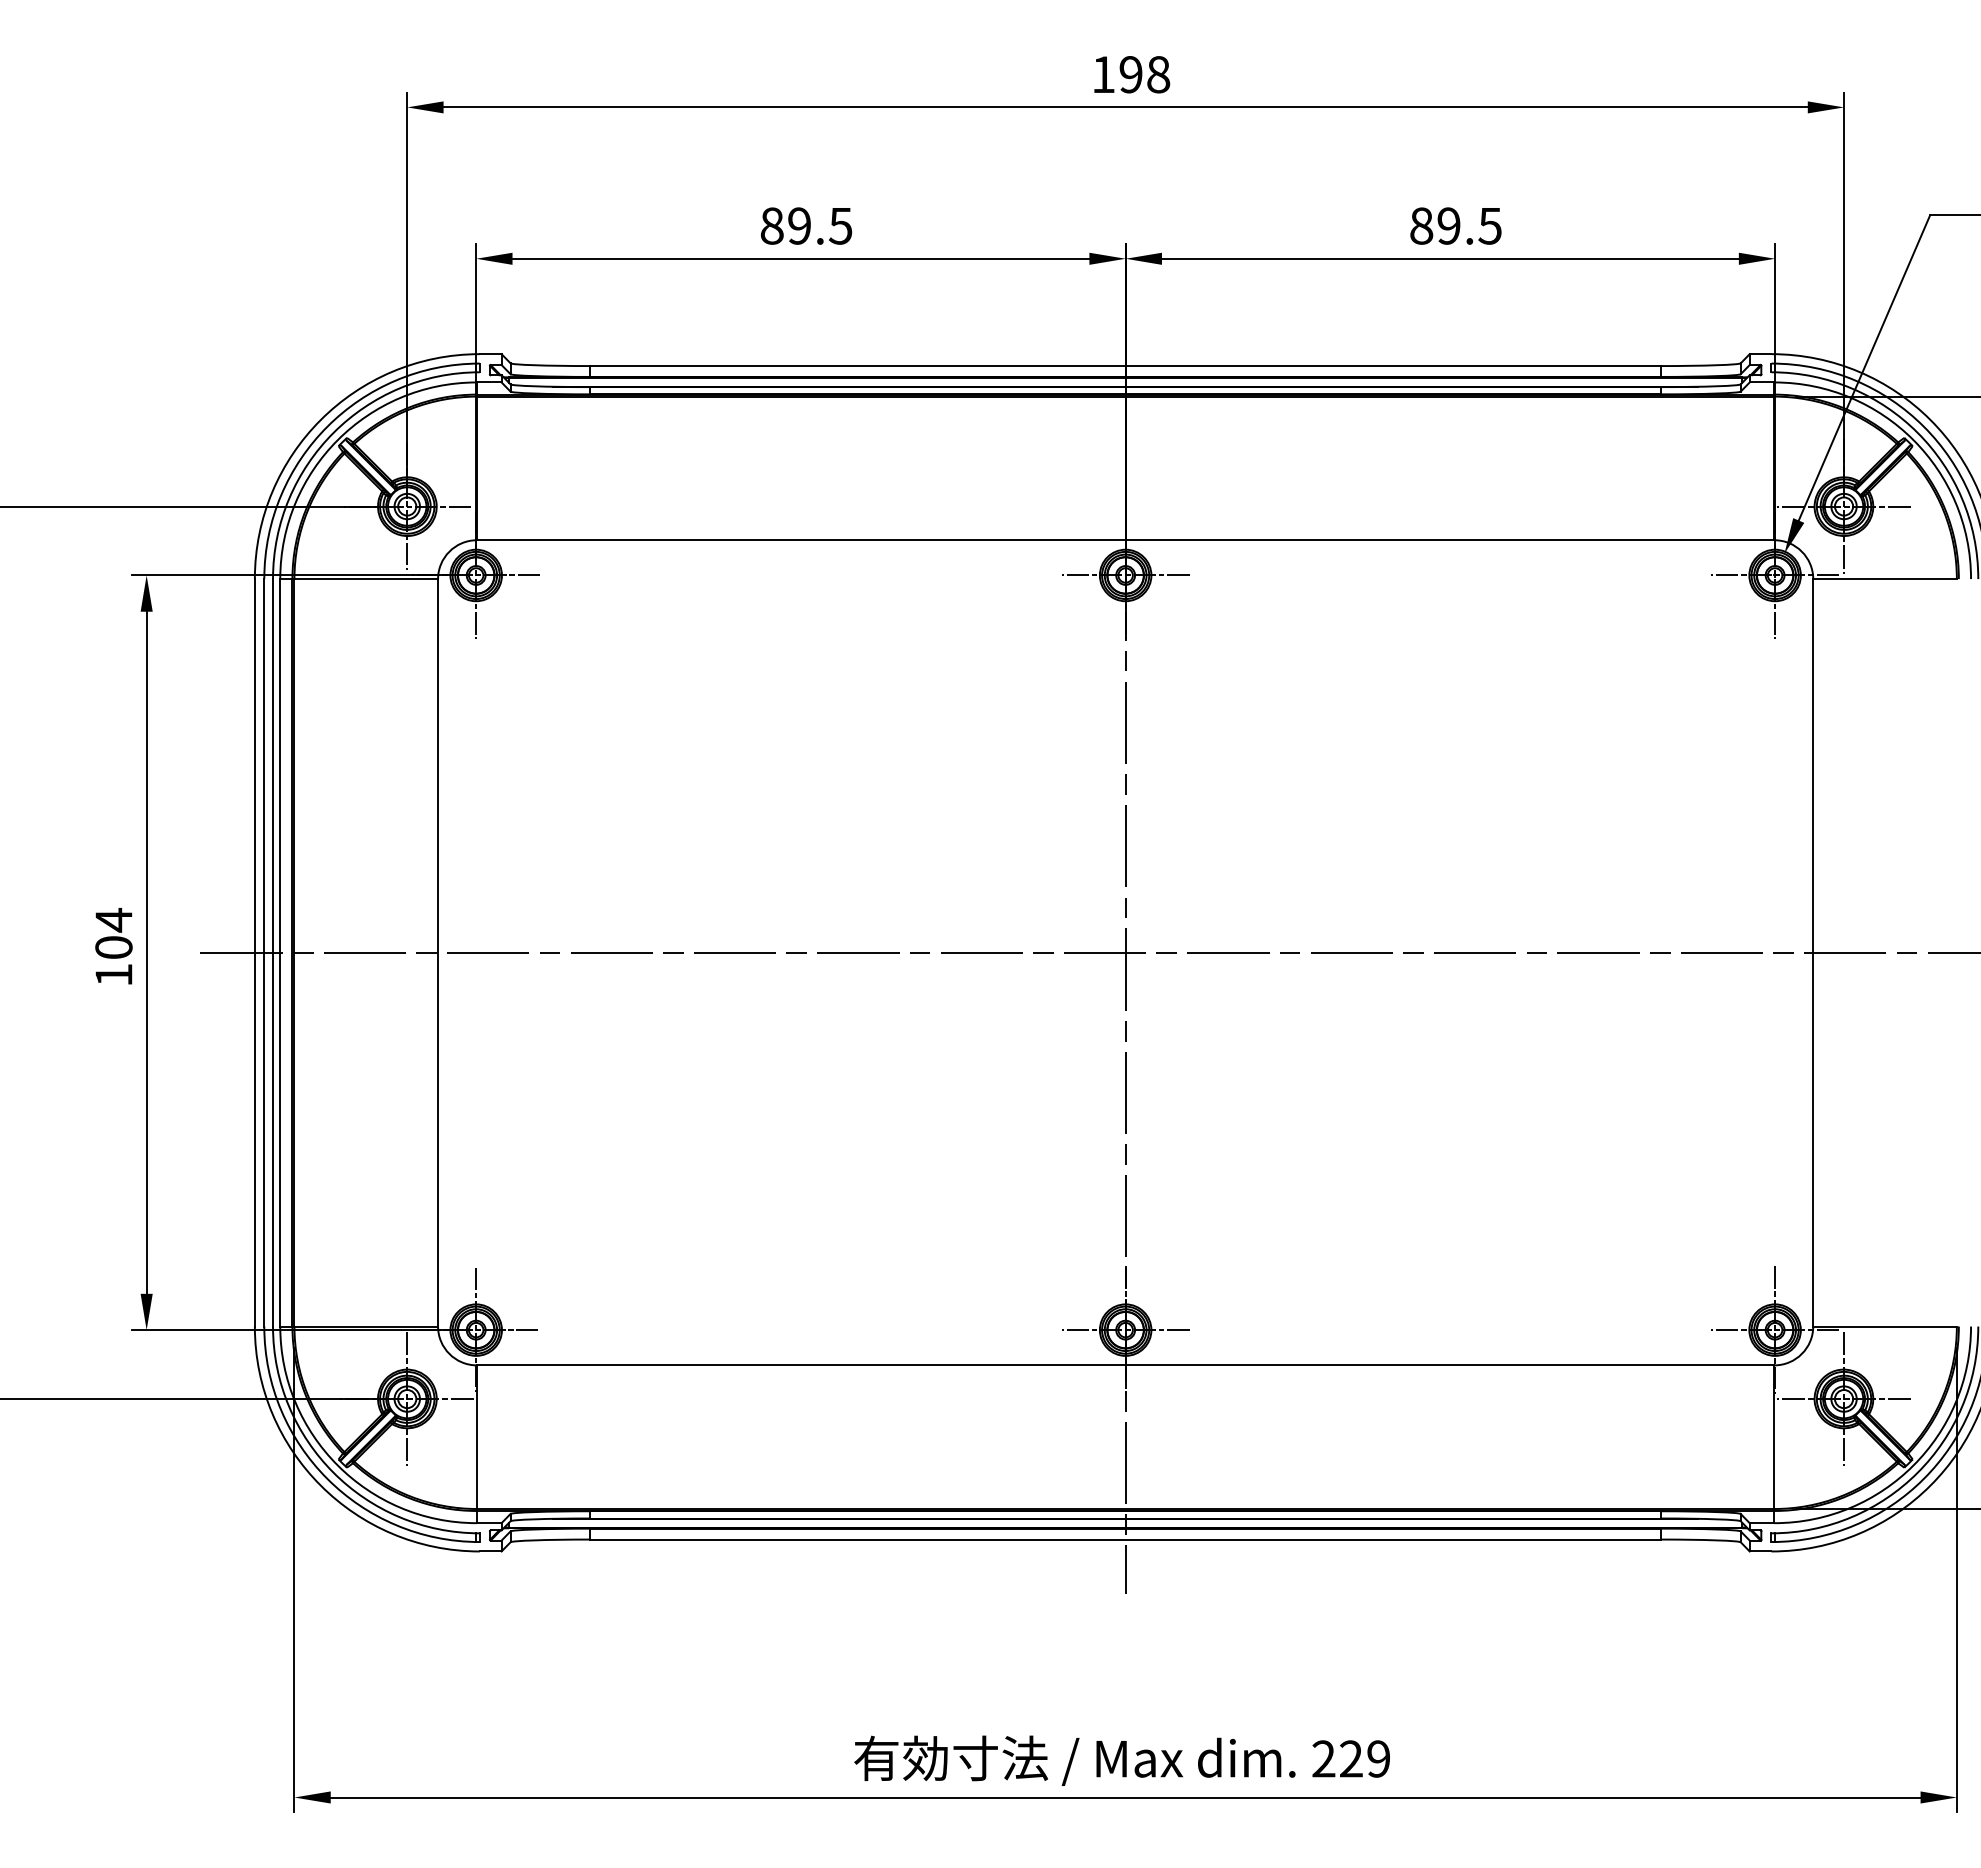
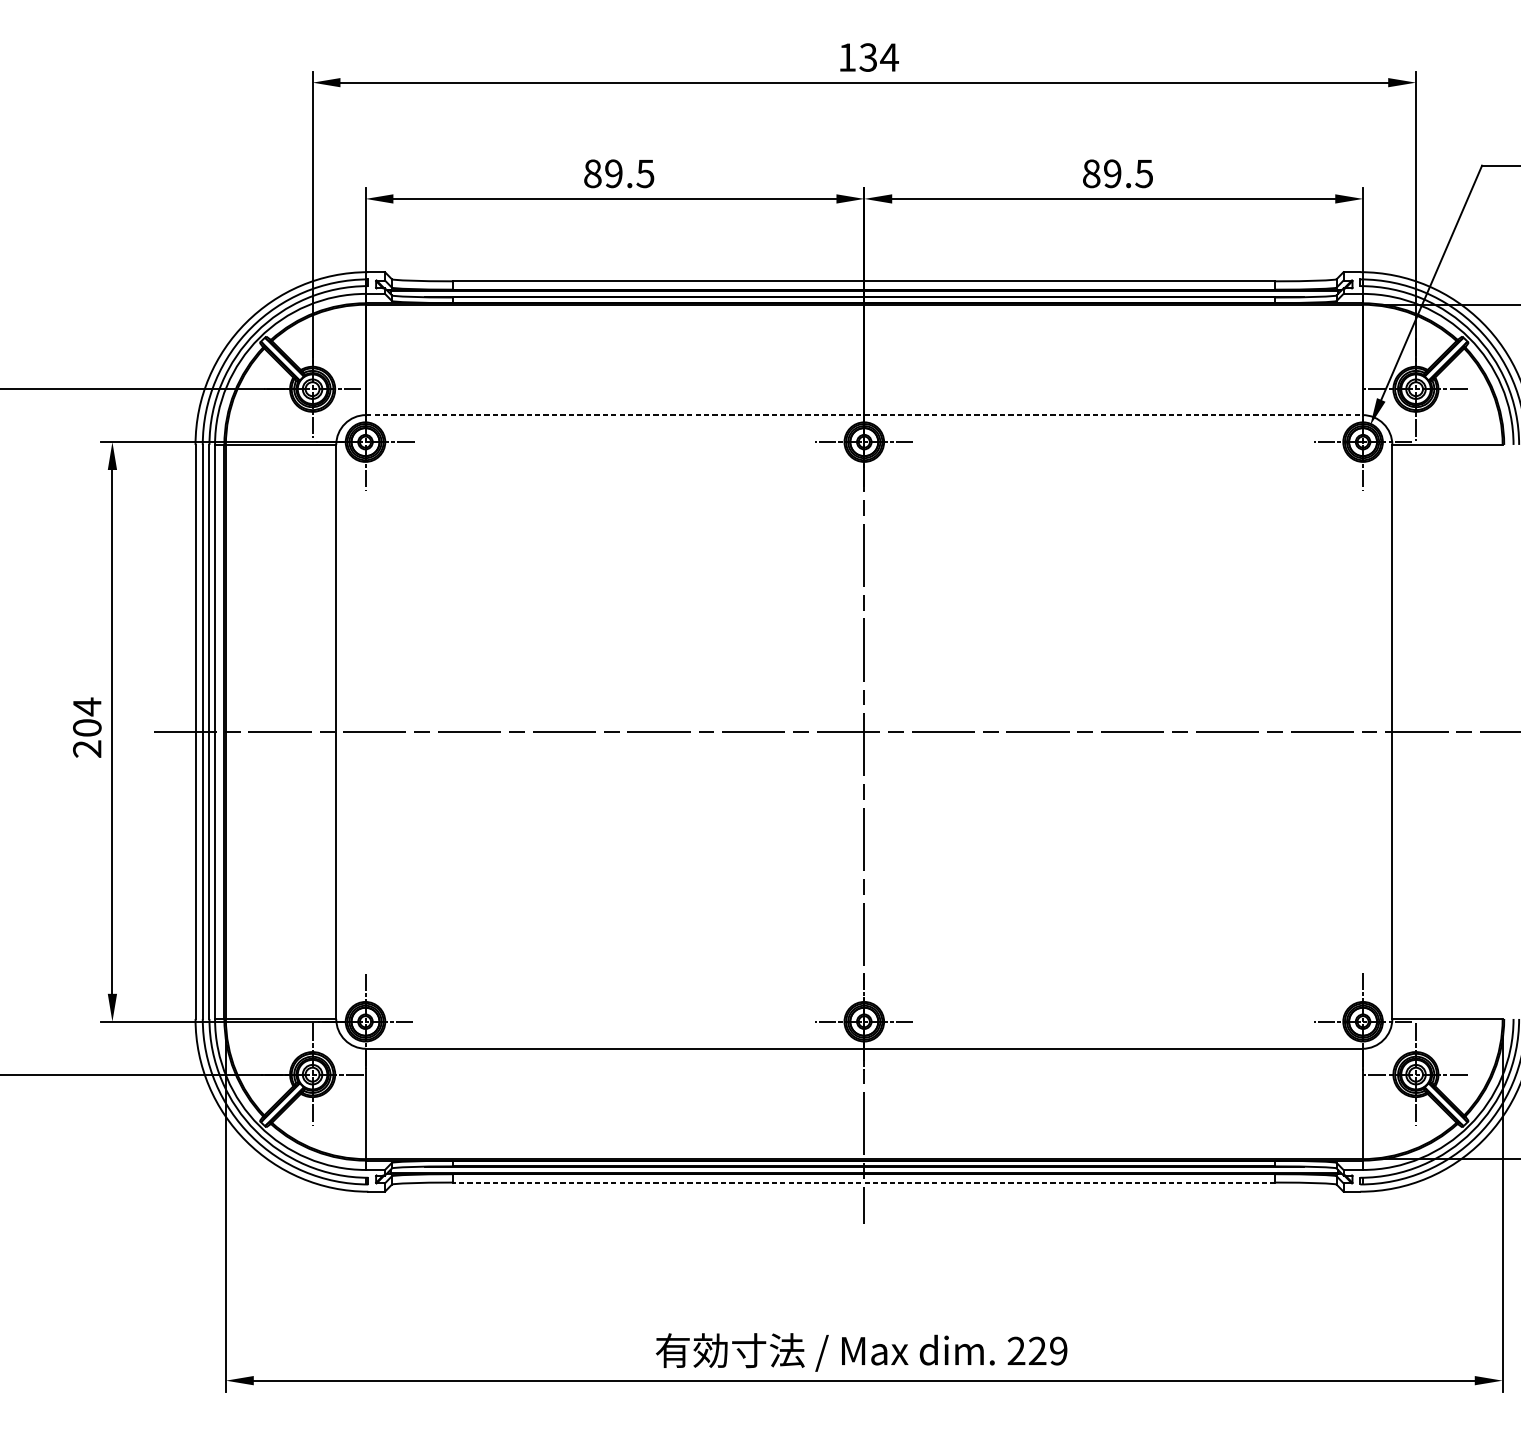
text: (1144, 74) -> (878, 57), 198 -> 134
line: (1125, 540) -> (864, 415), solid -> dashed
text: (113, 974) -> (86, 748), 104 -> 204
line: (1125, 1539) -> (864, 1182), solid -> dashed

